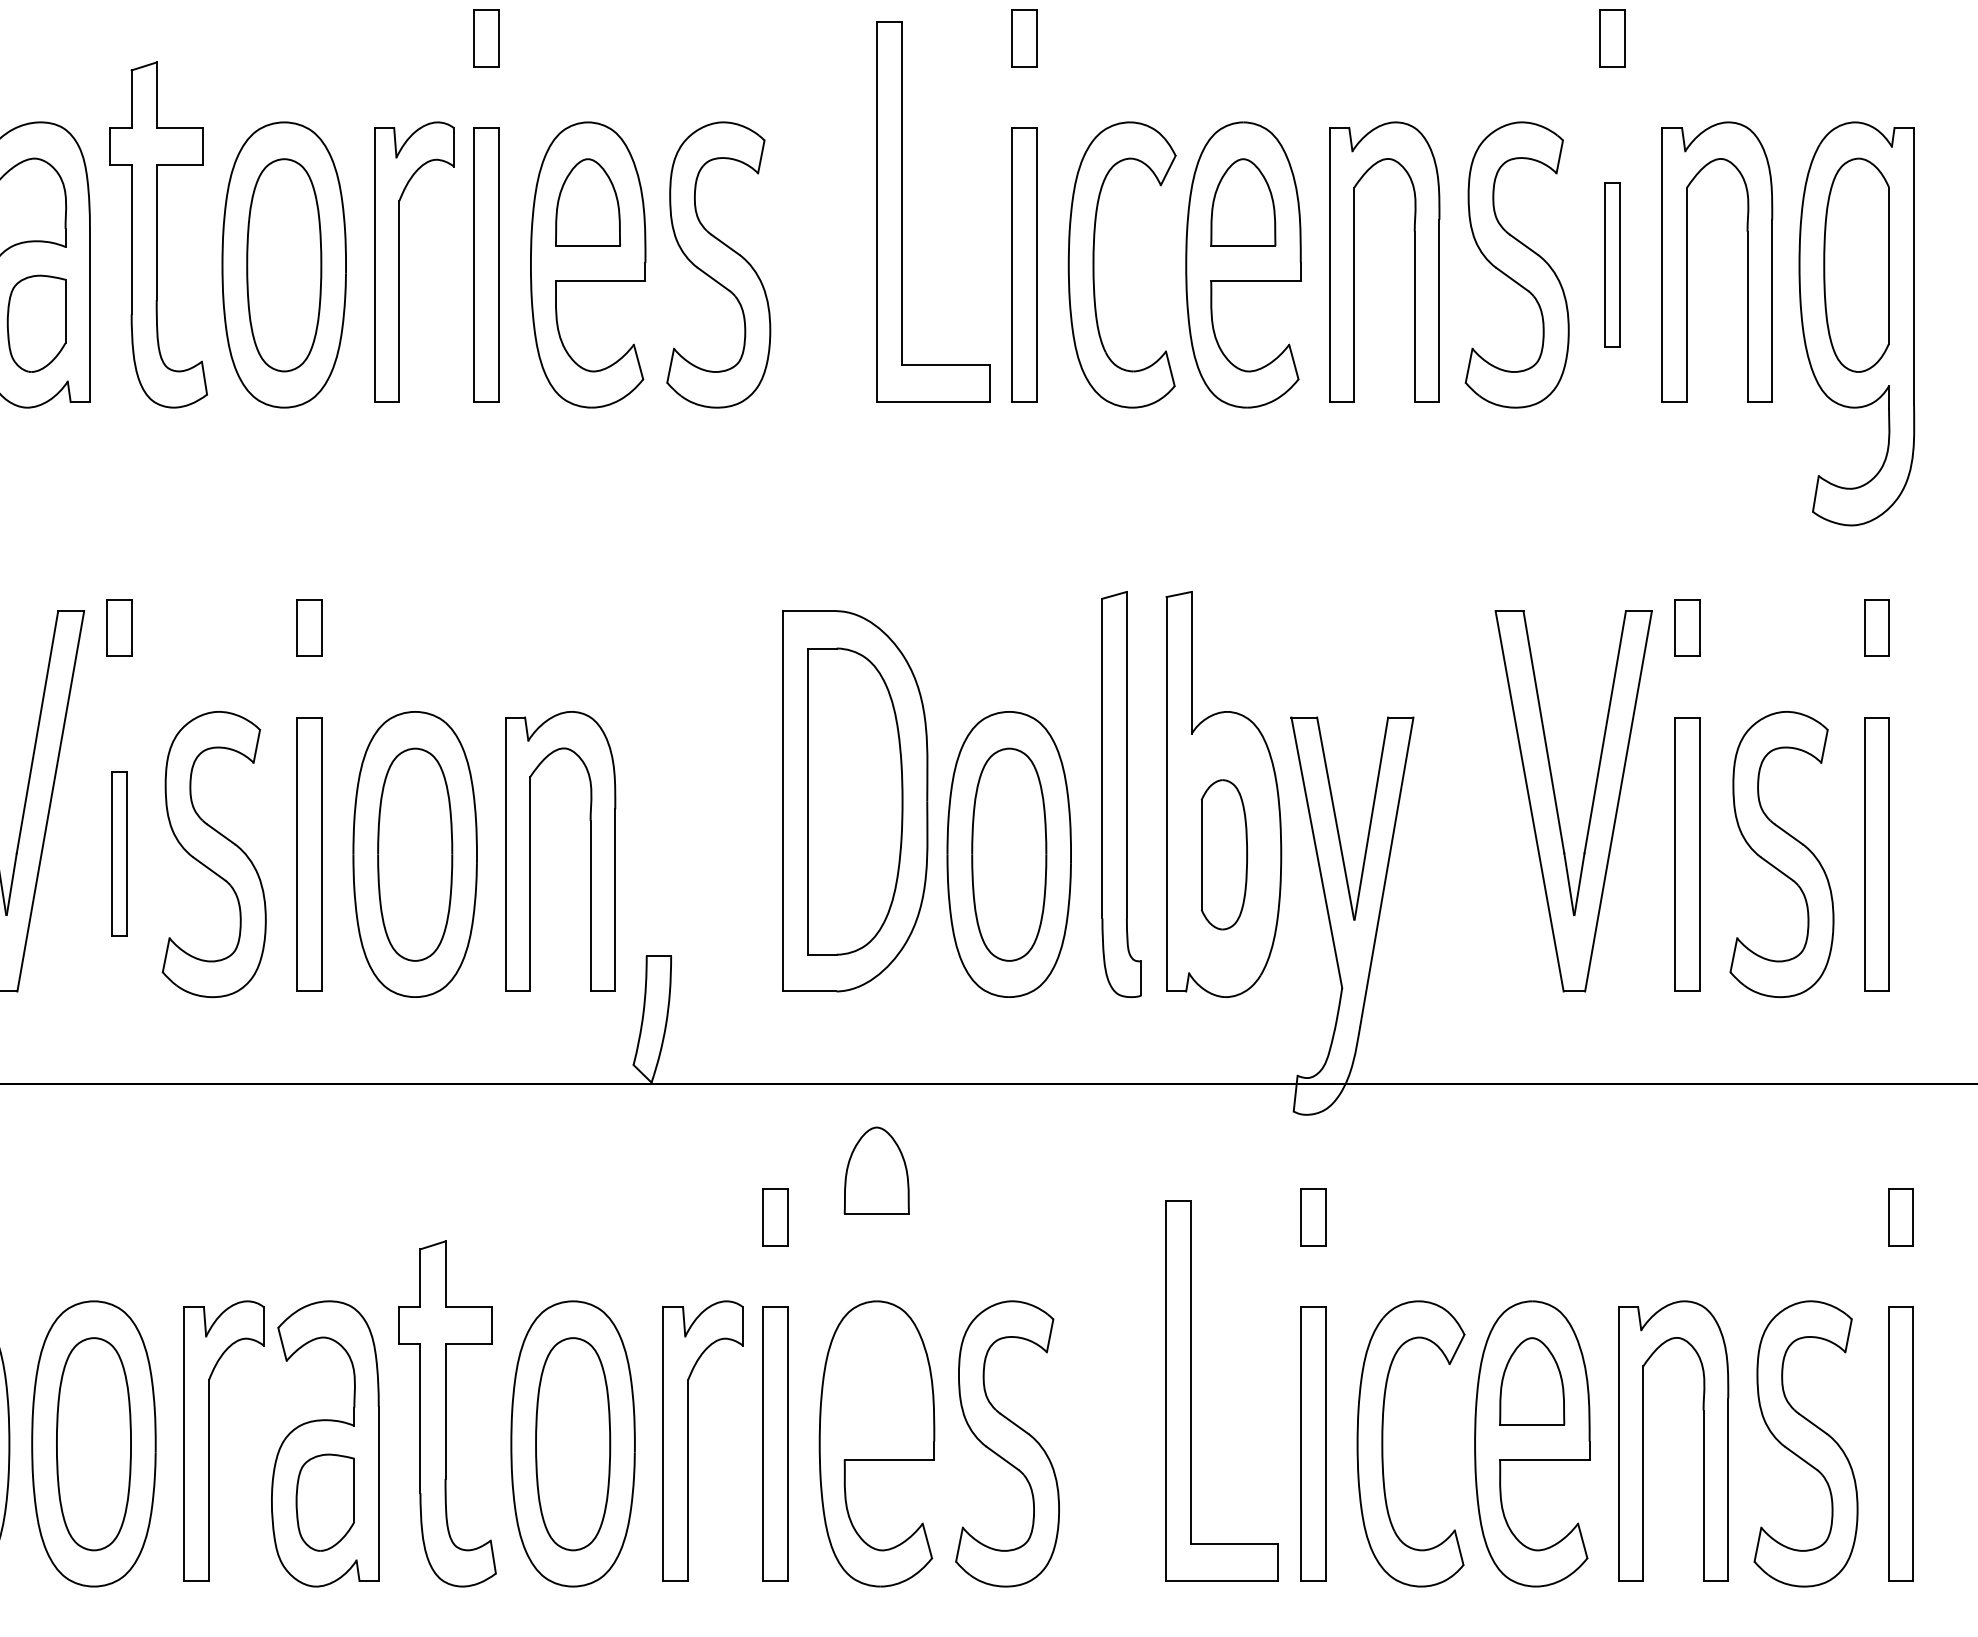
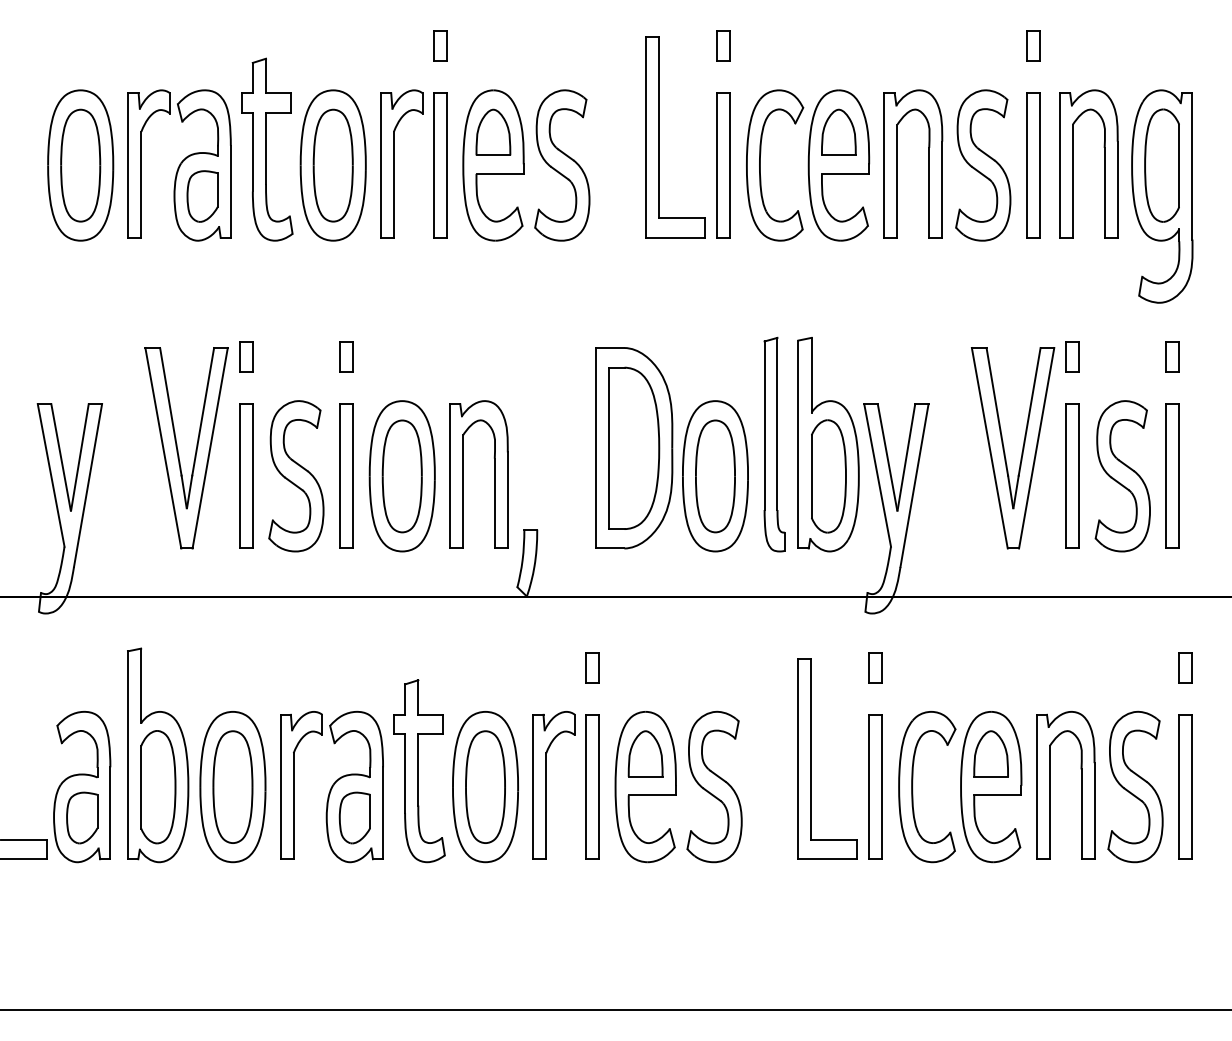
part: (1612, 264) -> (1033, 165), size x1.67
part: (119, 853) -> (246, 475), size x1.67
part: (1223, 854) -> (828, 476), size x1.43
part: (876, 1169) -> (645, 753), moved

